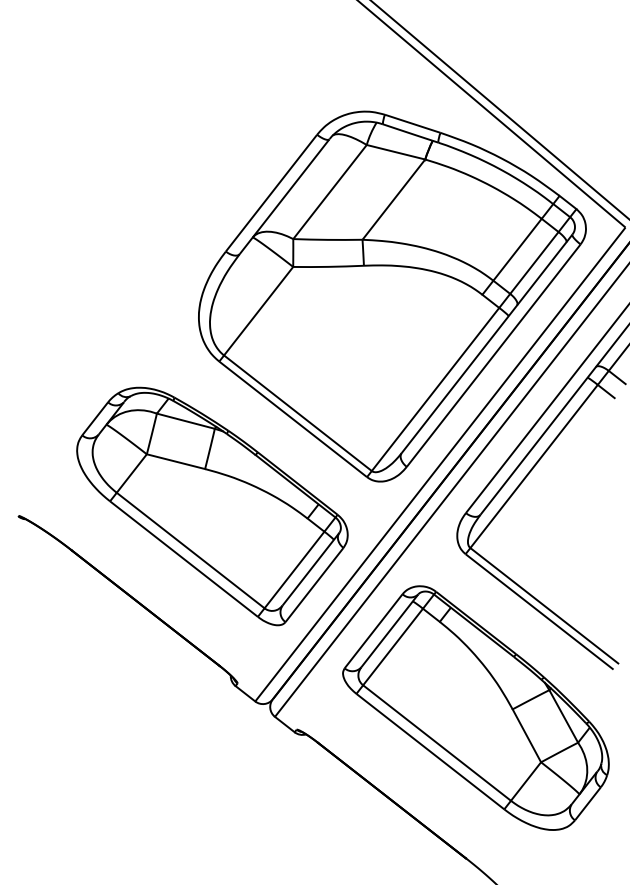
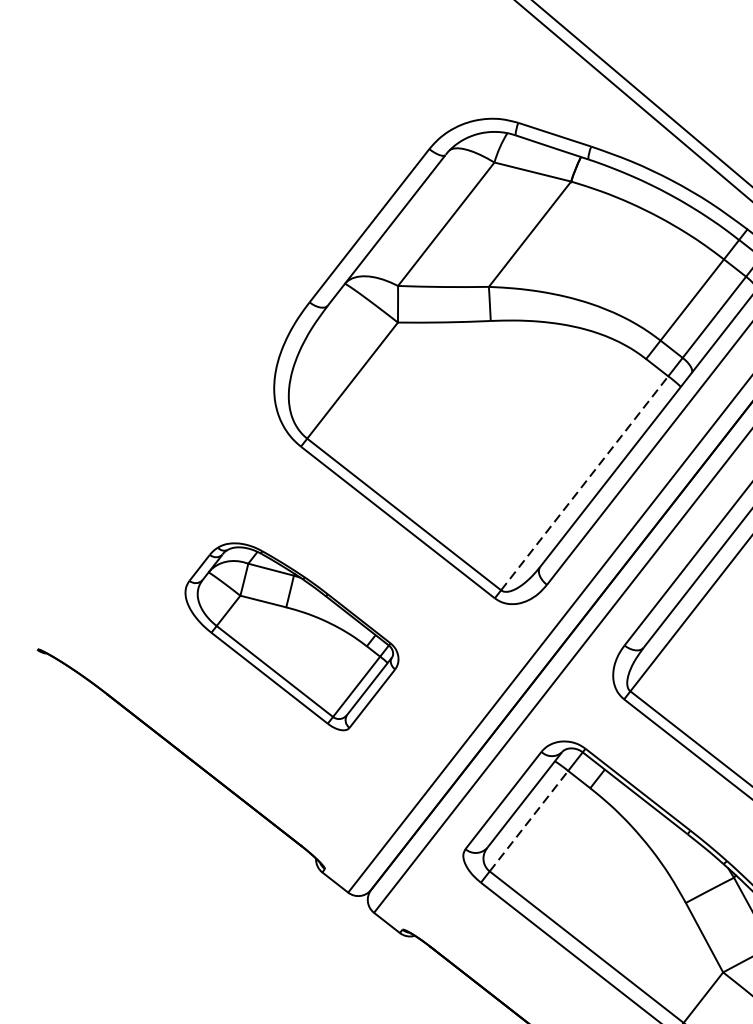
line: (435, 389) -> (584, 483), solid -> dashed
part: (212, 506) -> (292, 636), size x0.6
line: (393, 647) -> (529, 821), solid -> dashed

